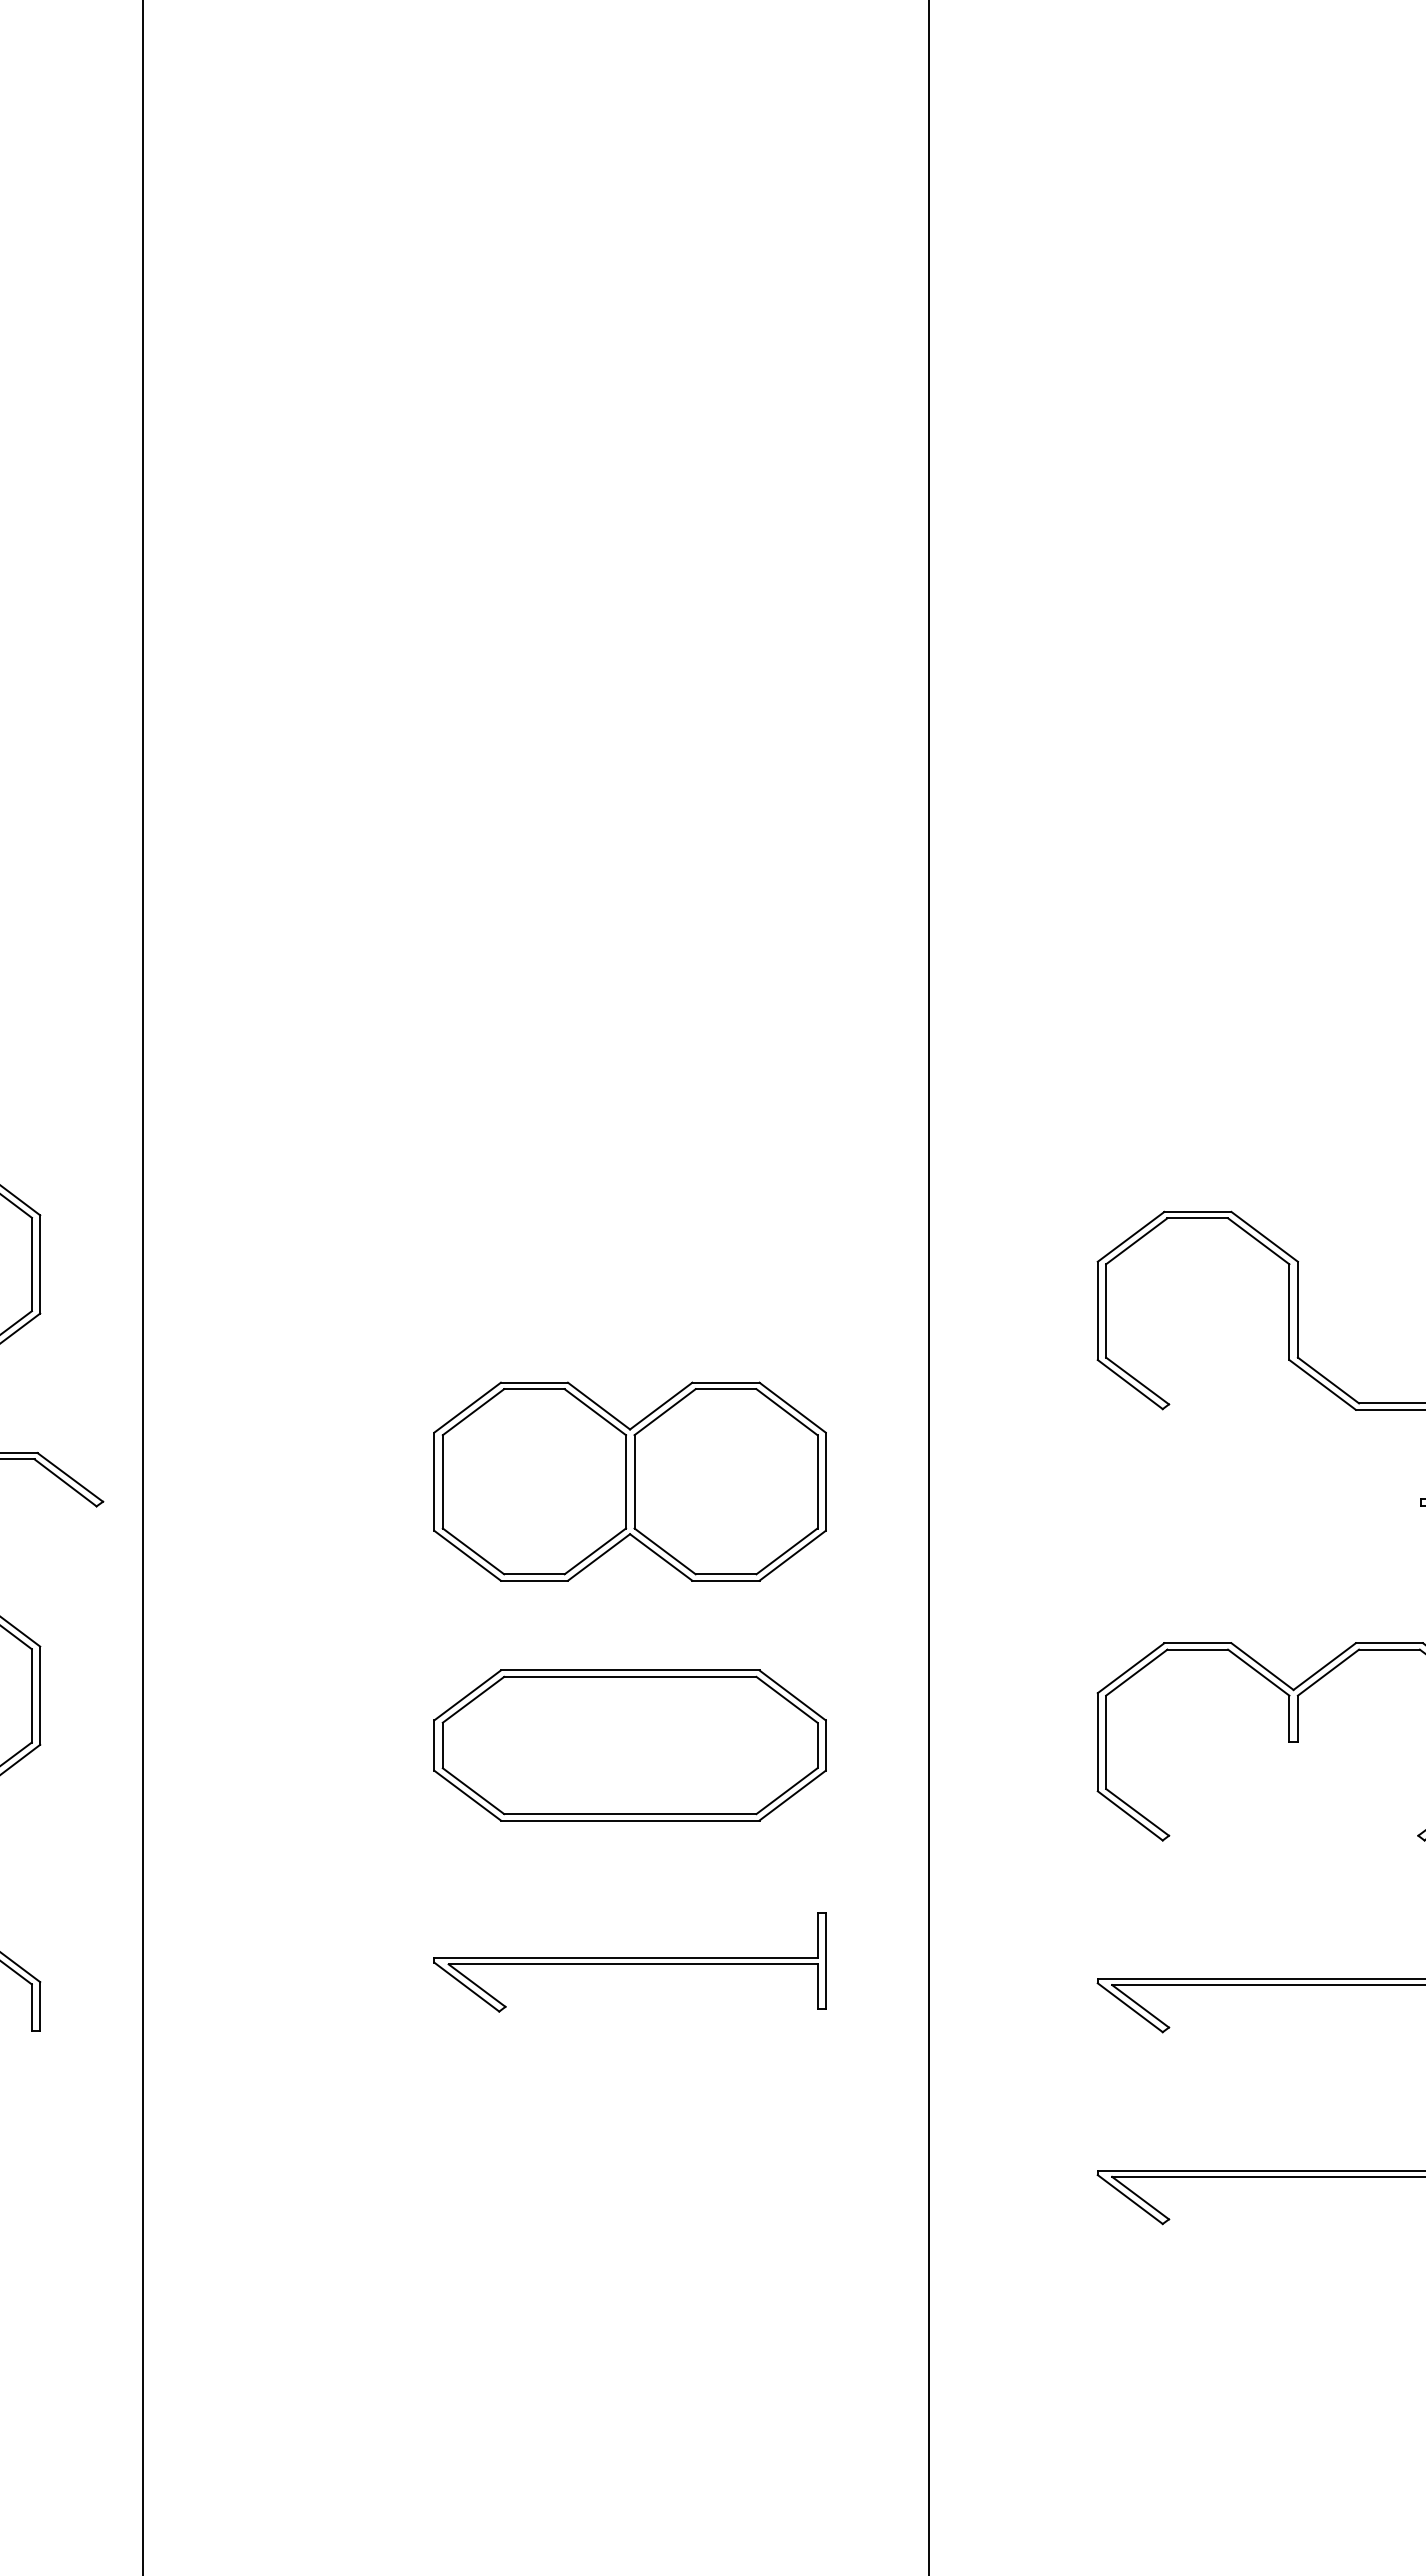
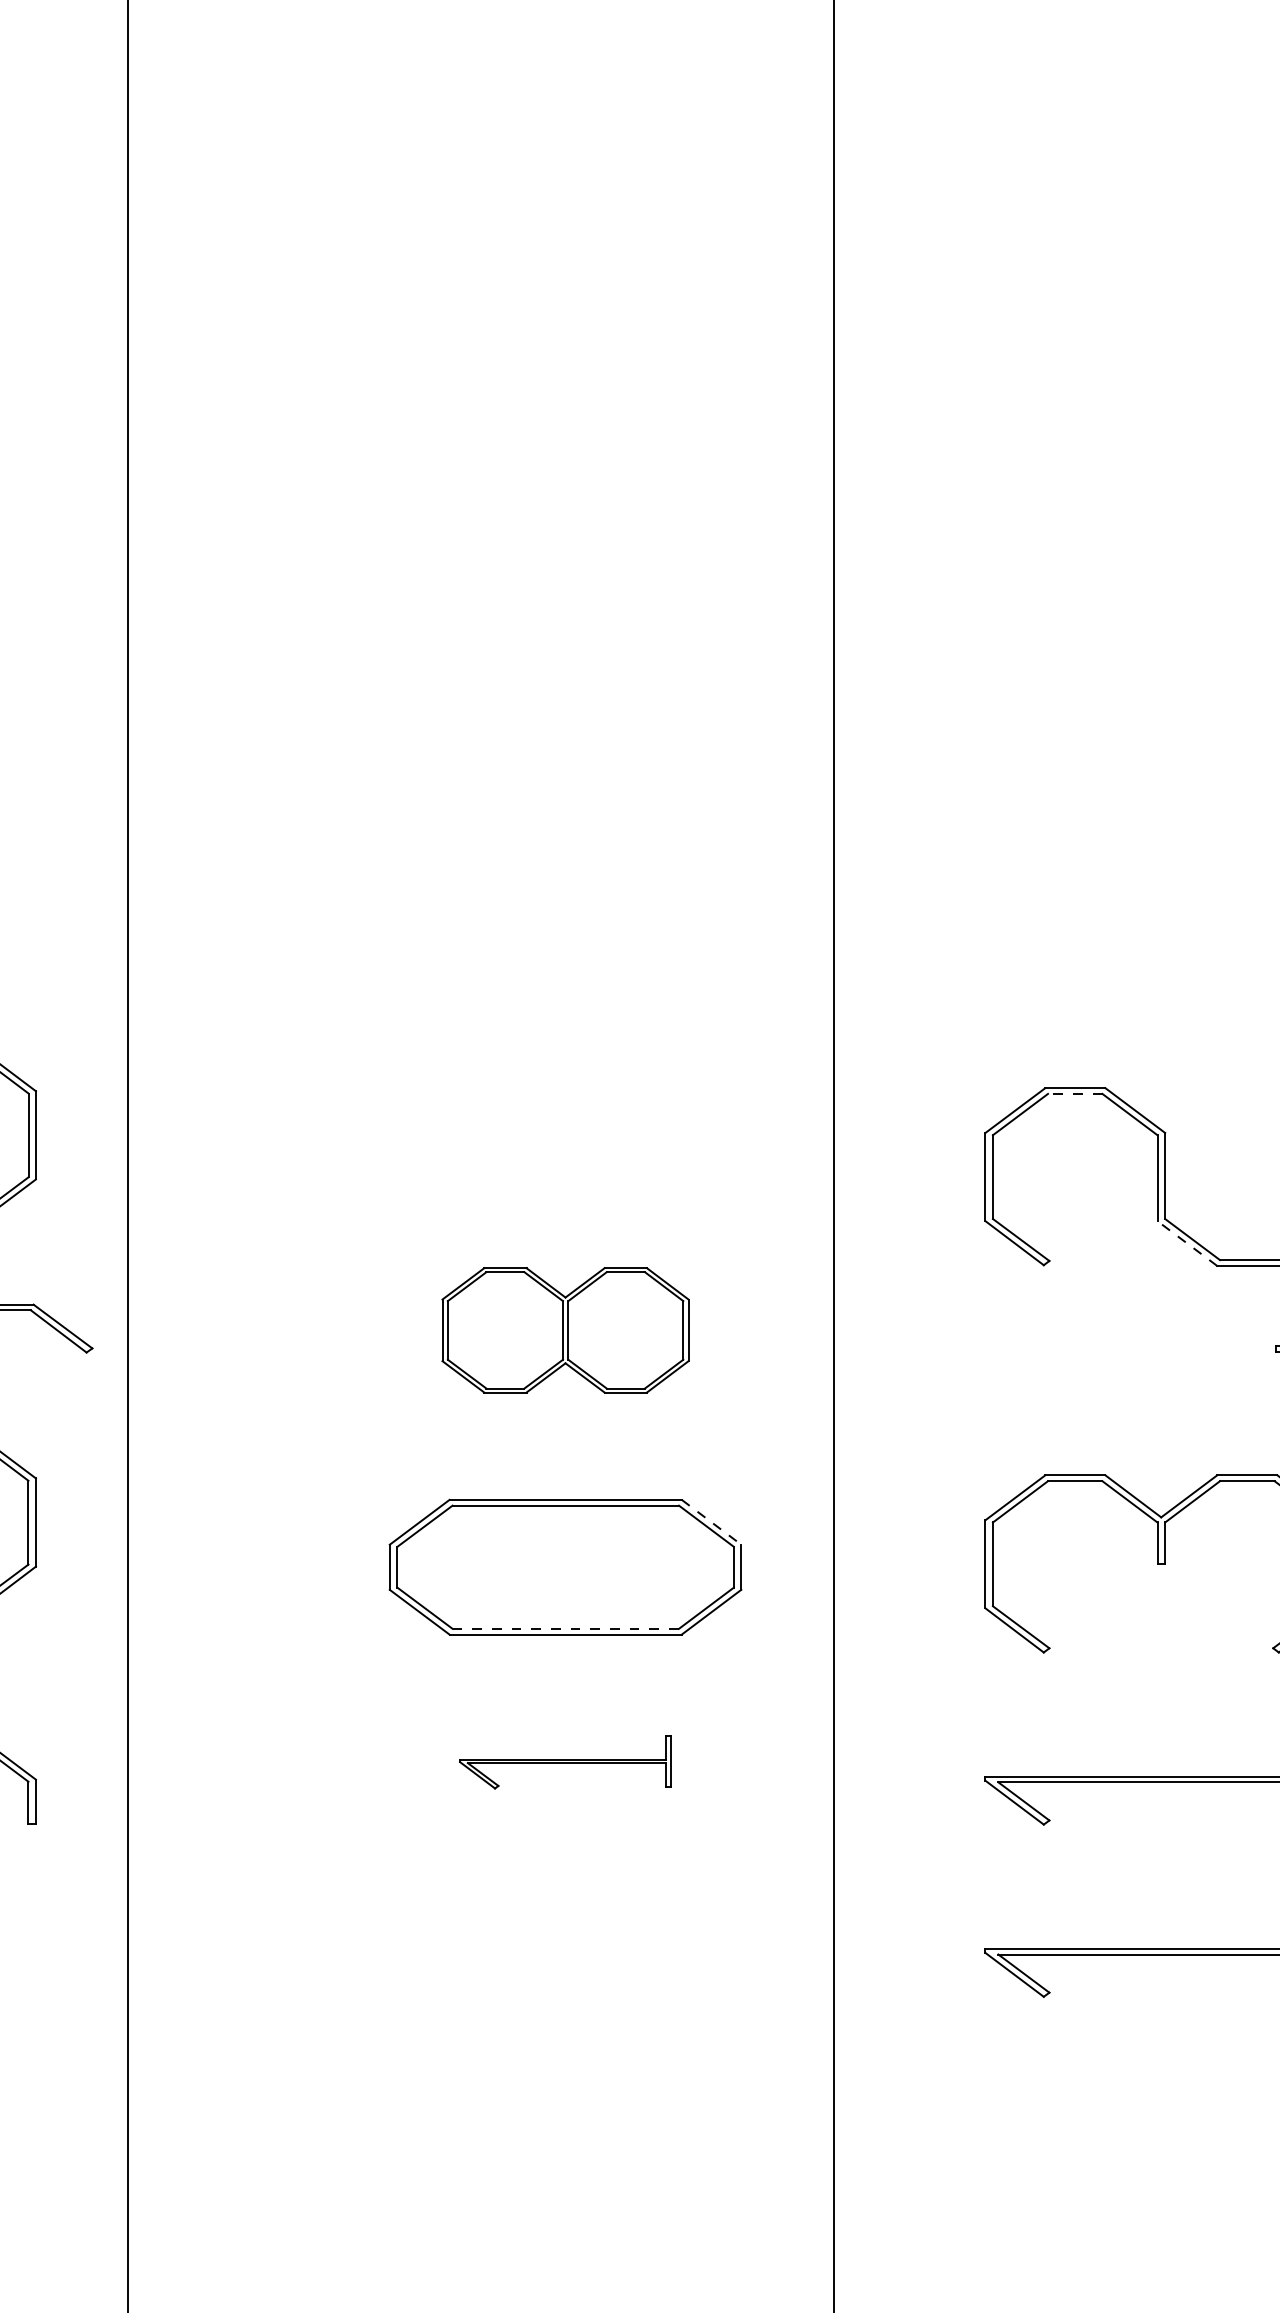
line: (1197, 1218) -> (1074, 1094), solid -> dashed
line: (1322, 1384) -> (1187, 1243), solid -> dashed
part: (629, 1481) -> (565, 1330), size x0.7
line: (793, 1695) -> (712, 1522), solid -> dashed
line: (630, 1814) -> (565, 1629), solid -> dashed
part: (629, 1962) -> (565, 1762), size x0.6

